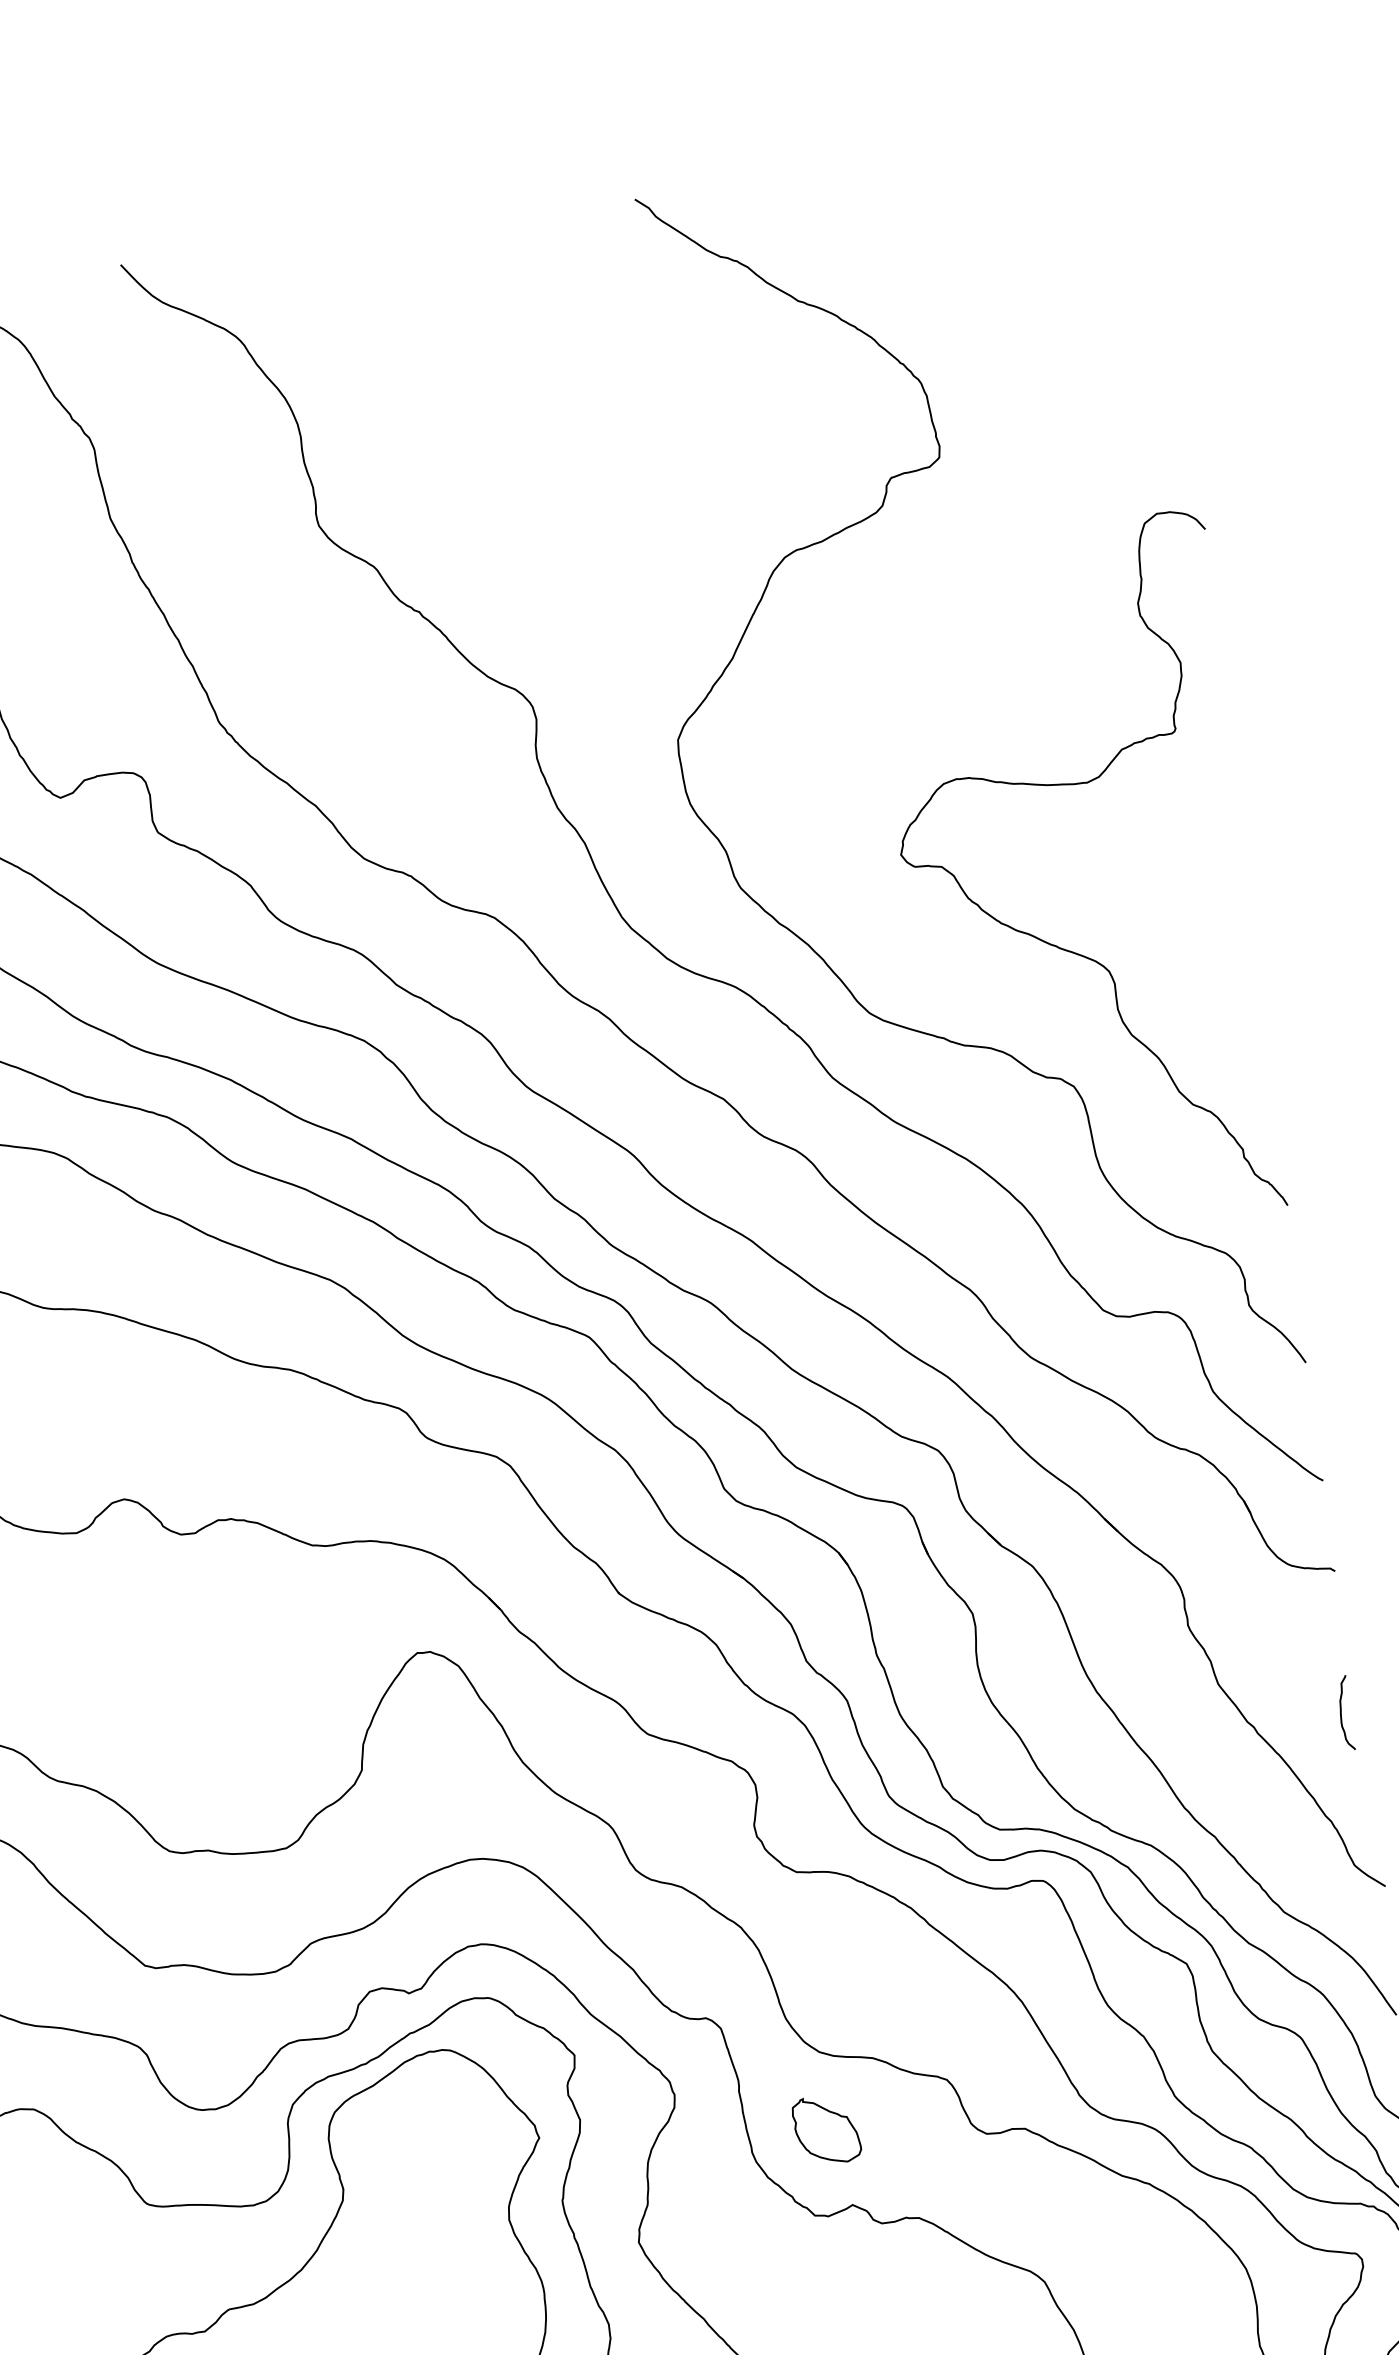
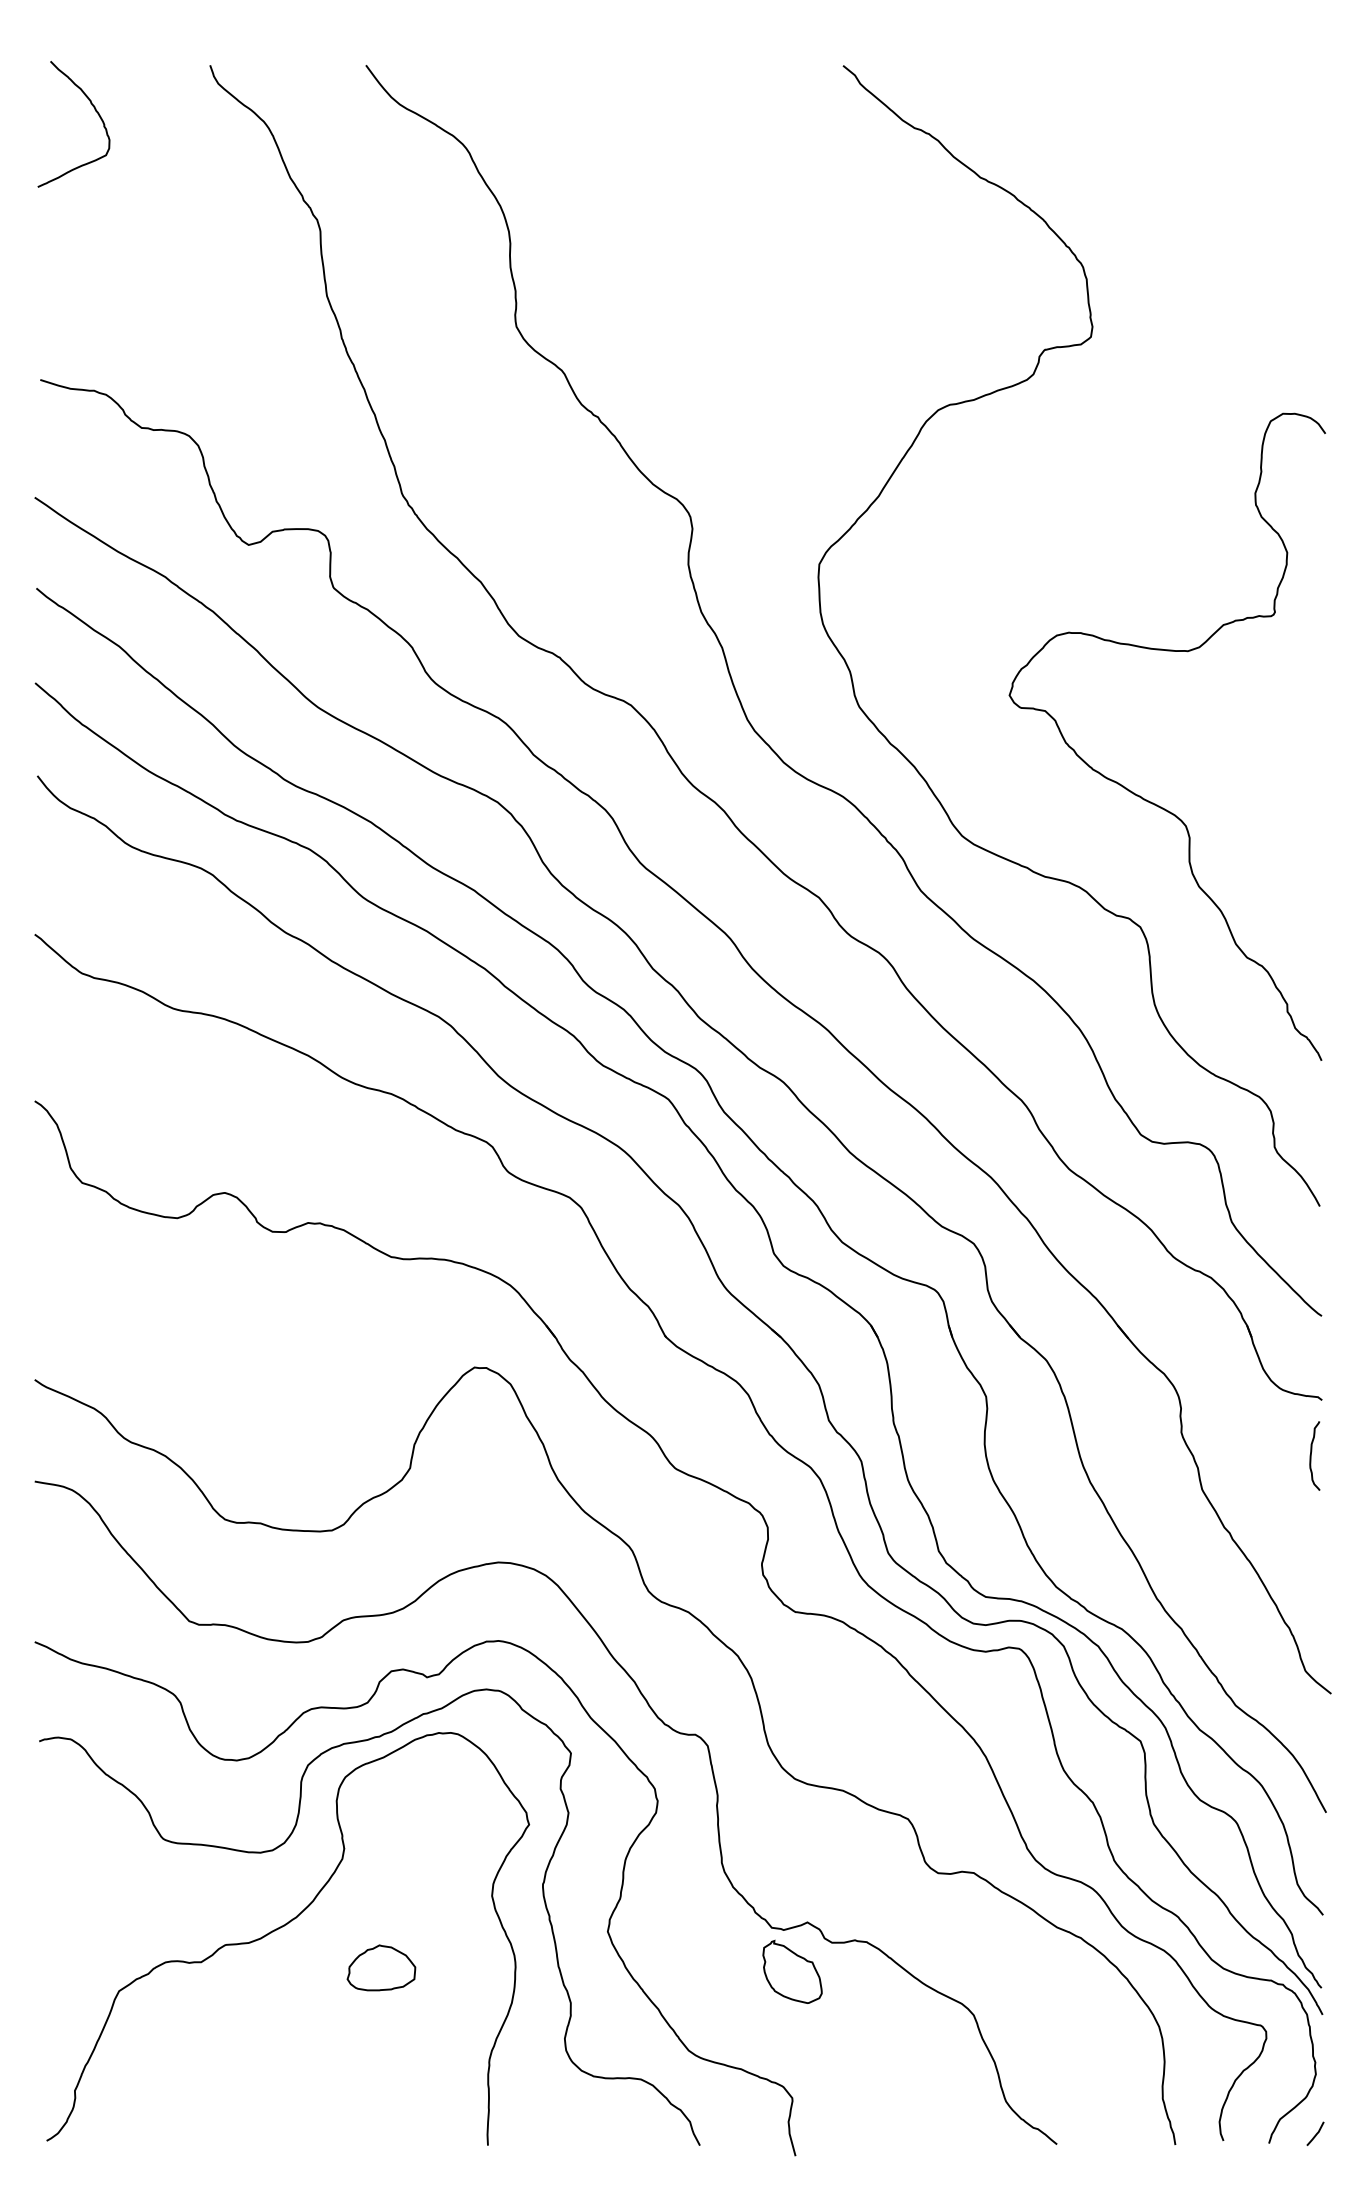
curve: (1341, 1713) -> (1311, 1455), moved
part: (826, 2129) -> (792, 1971), moved
part: (399, 2312) -> (381, 1967), added

